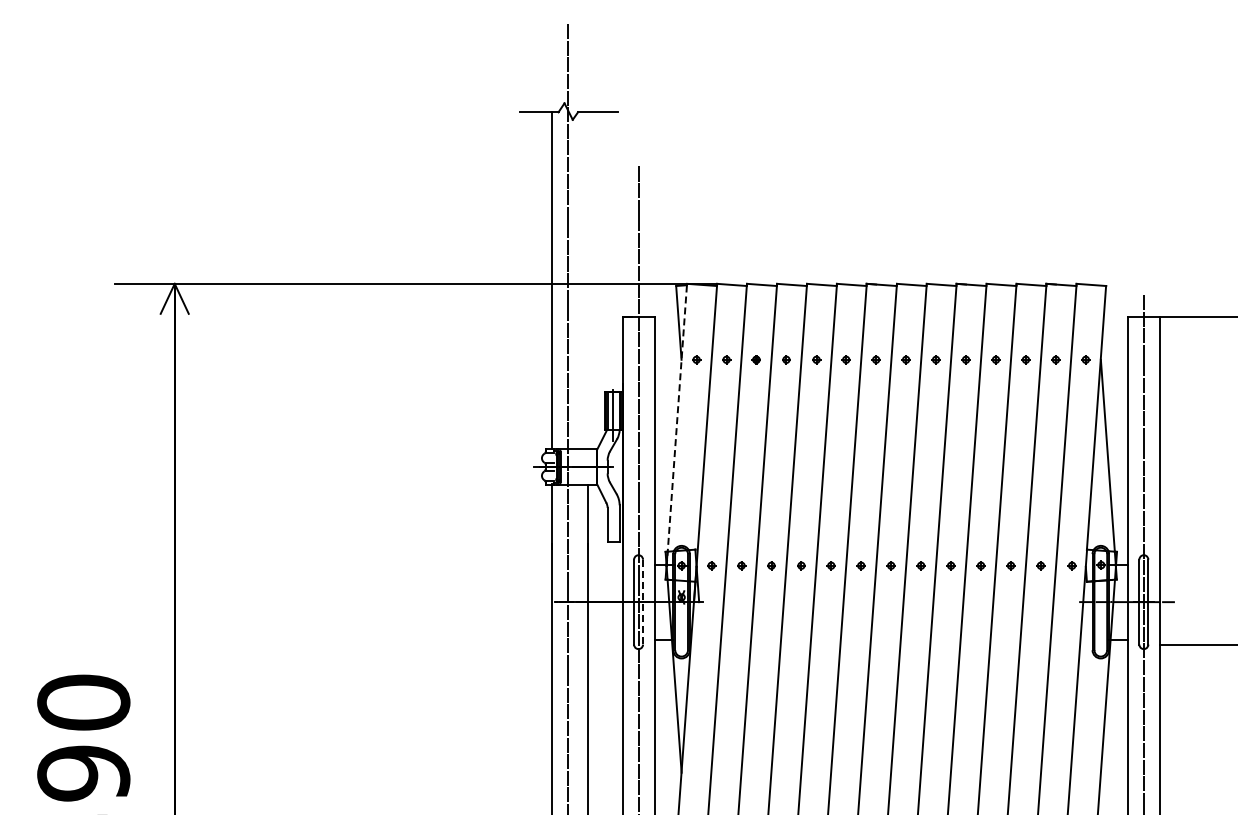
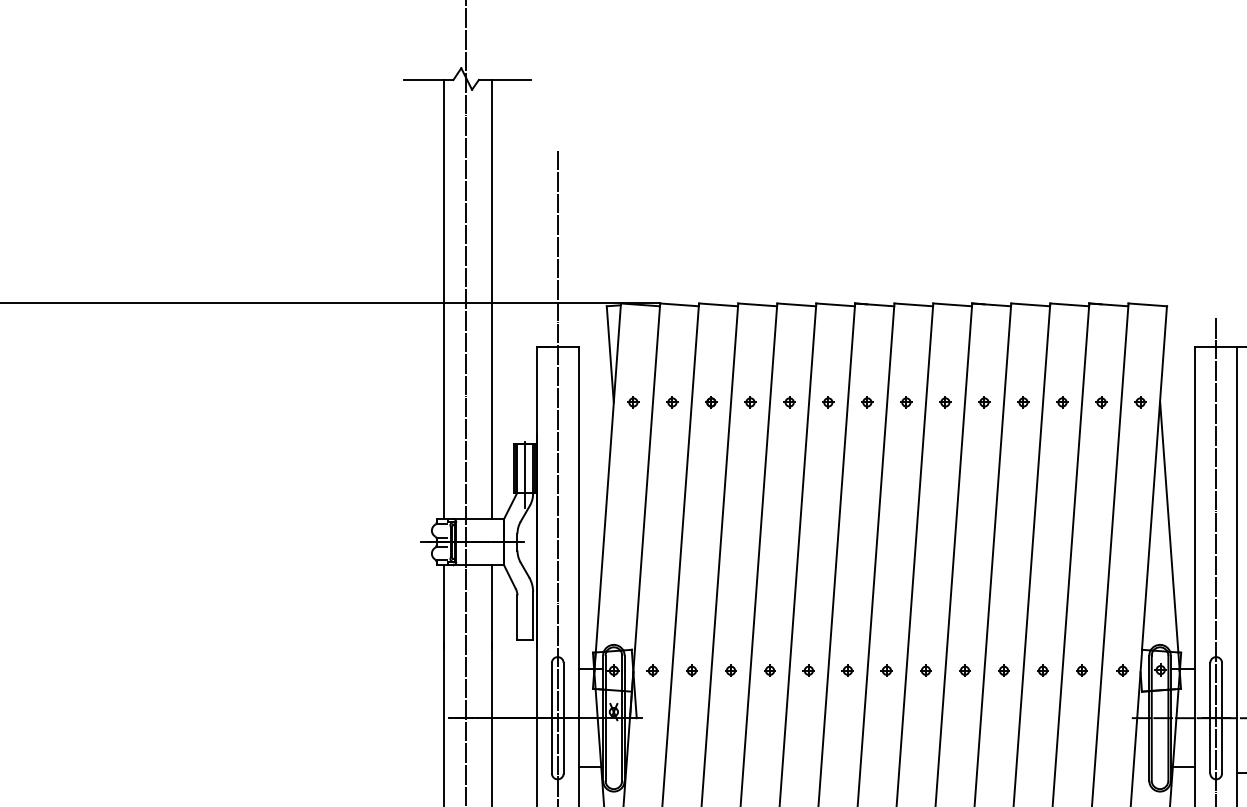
line: (588, 280) -> (492, 299), added
line: (676, 425) -> (607, 488), dashed -> solid
line: (643, 602) -> (564, 718), dashed -> solid

